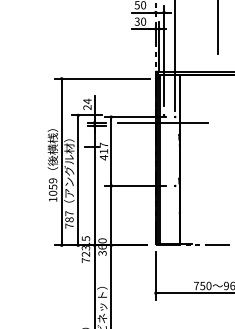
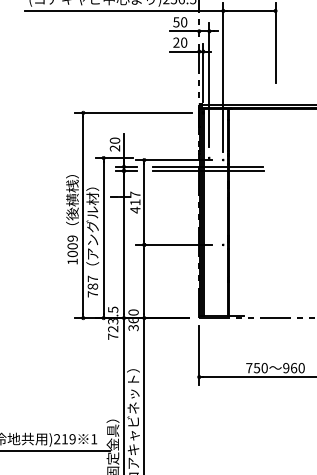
text: (137, 21) -> (176, 42), 30 -> 20
text: (87, 101) -> (114, 140), 24 -> 20
line: (162, 125) -> (207, 170), added
text: (52, 187) -> (72, 246), 1059 -> 1009

